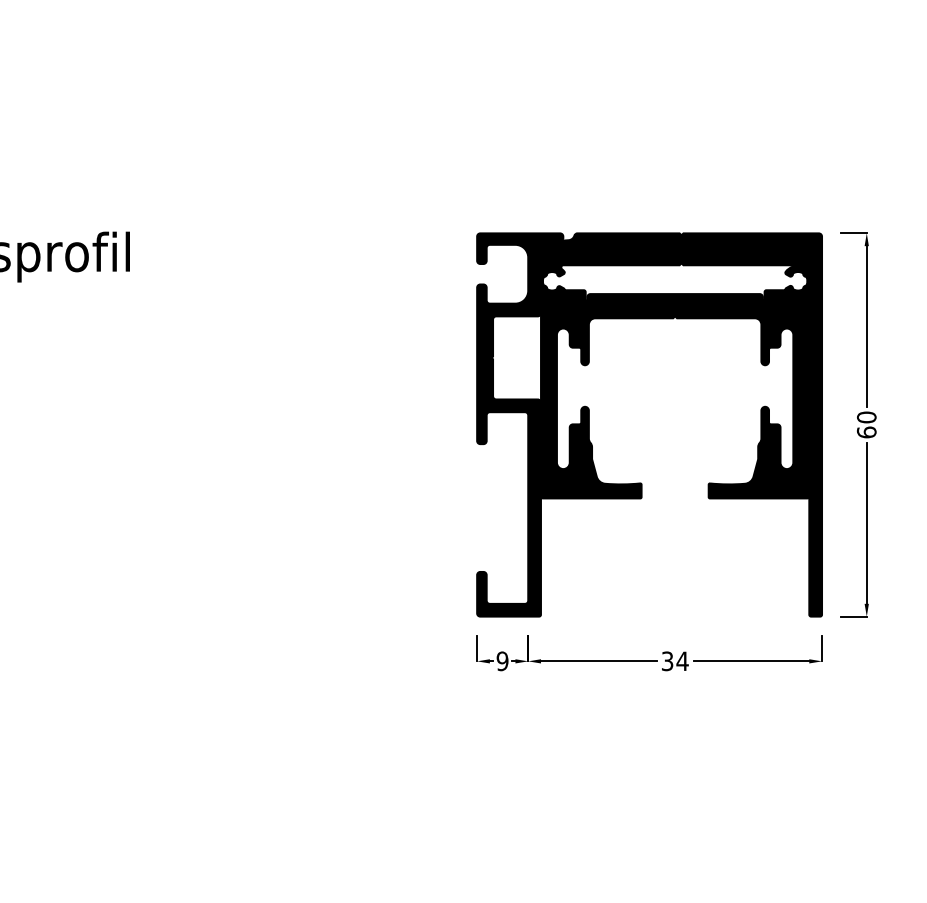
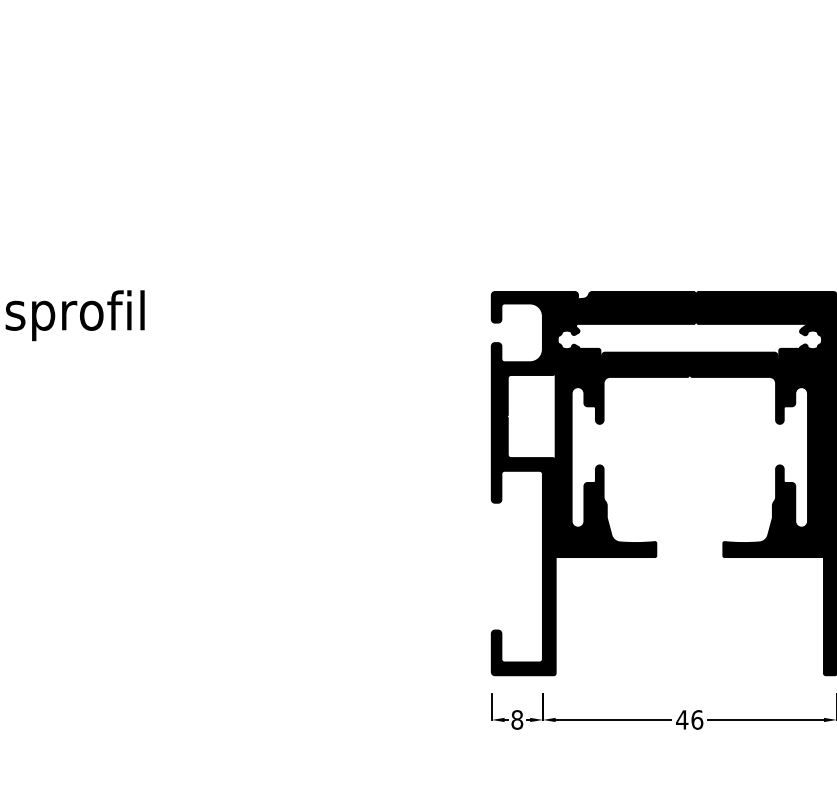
text: (502, 661) -> (517, 720), 9 -> 8
text: (674, 661) -> (689, 720), 34 -> 46

